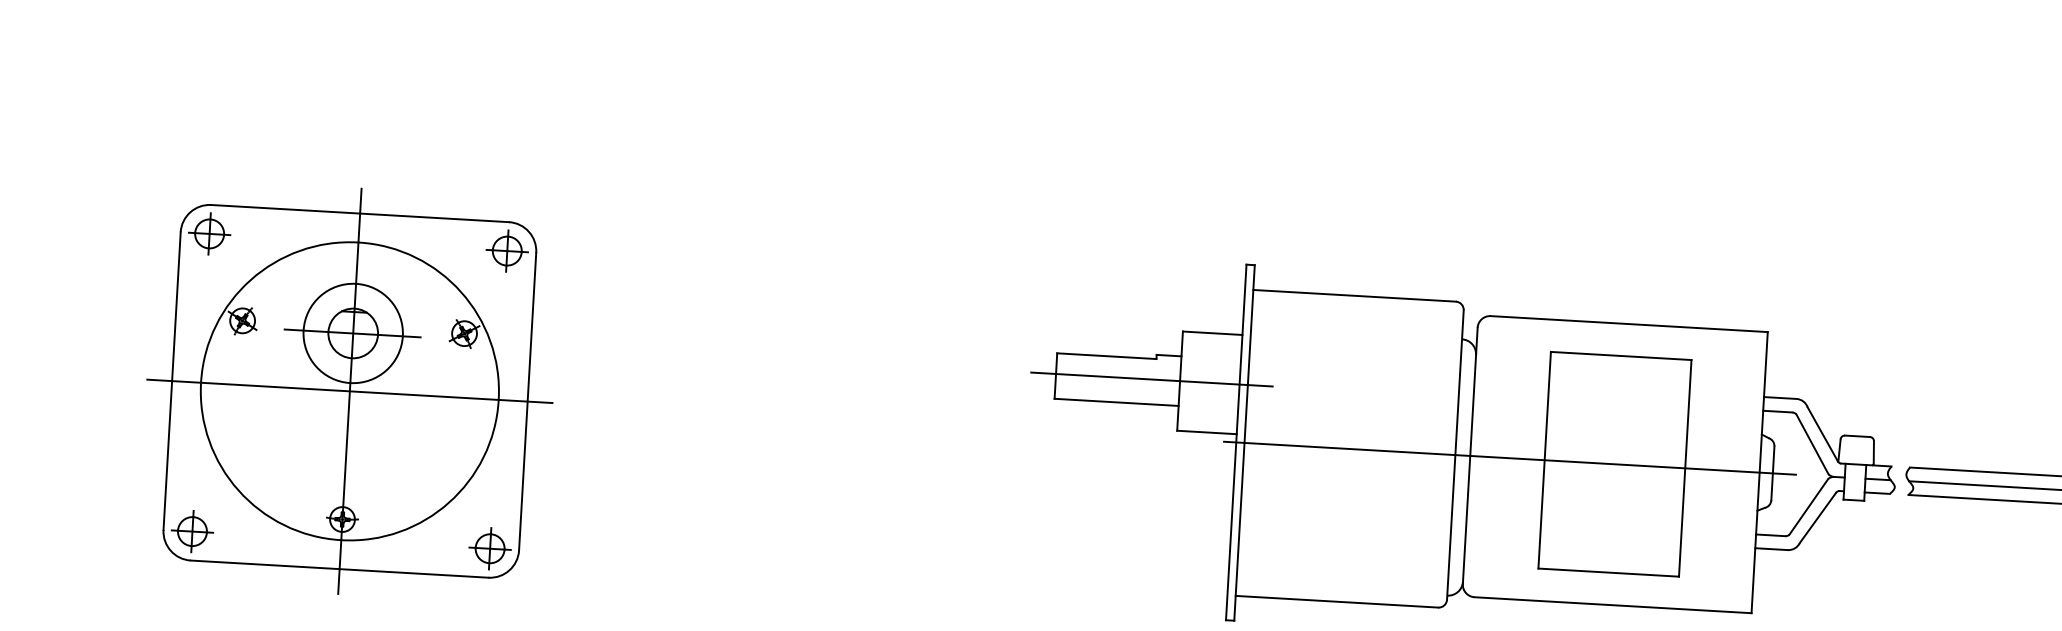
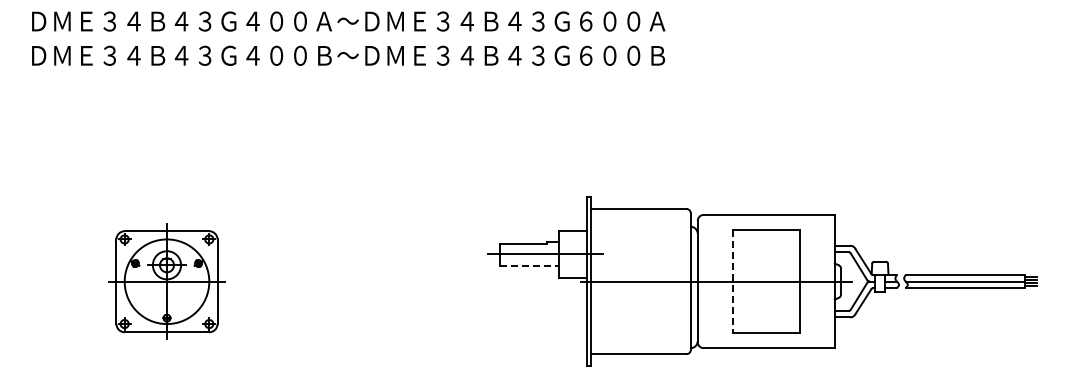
part: (348, 391) -> (166, 281), size x0.6
line: (1117, 401) -> (529, 265), solid -> dashed
line: (1545, 462) -> (733, 282), solid -> dashed

